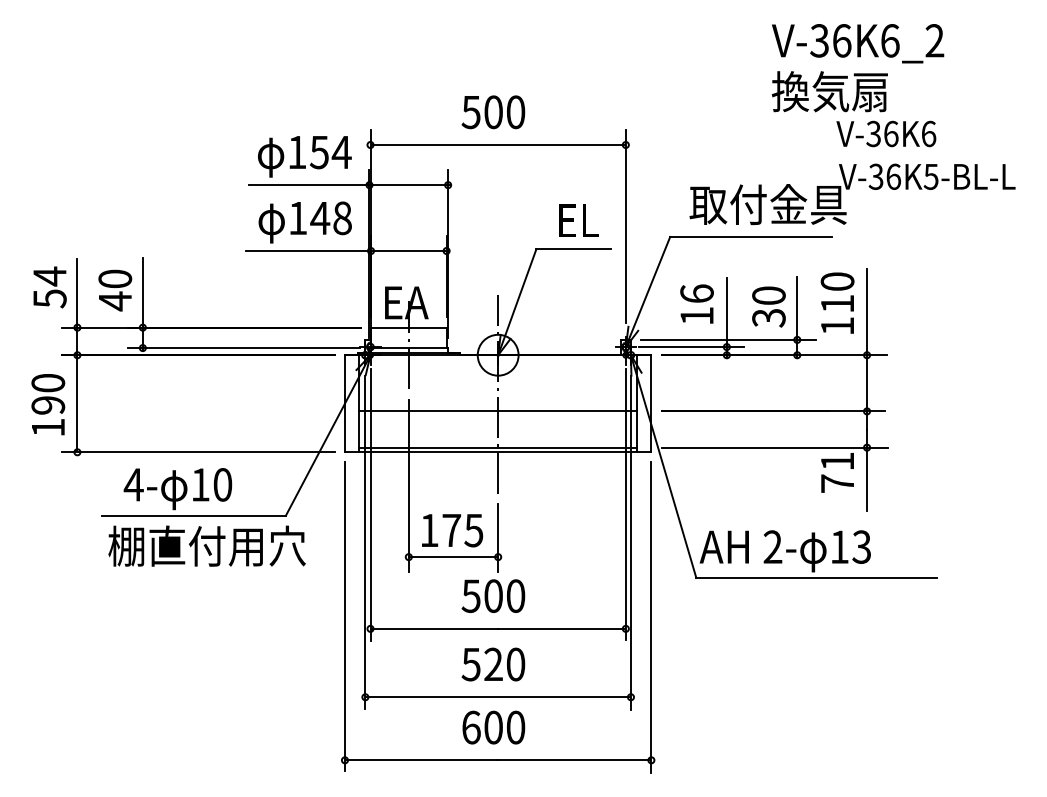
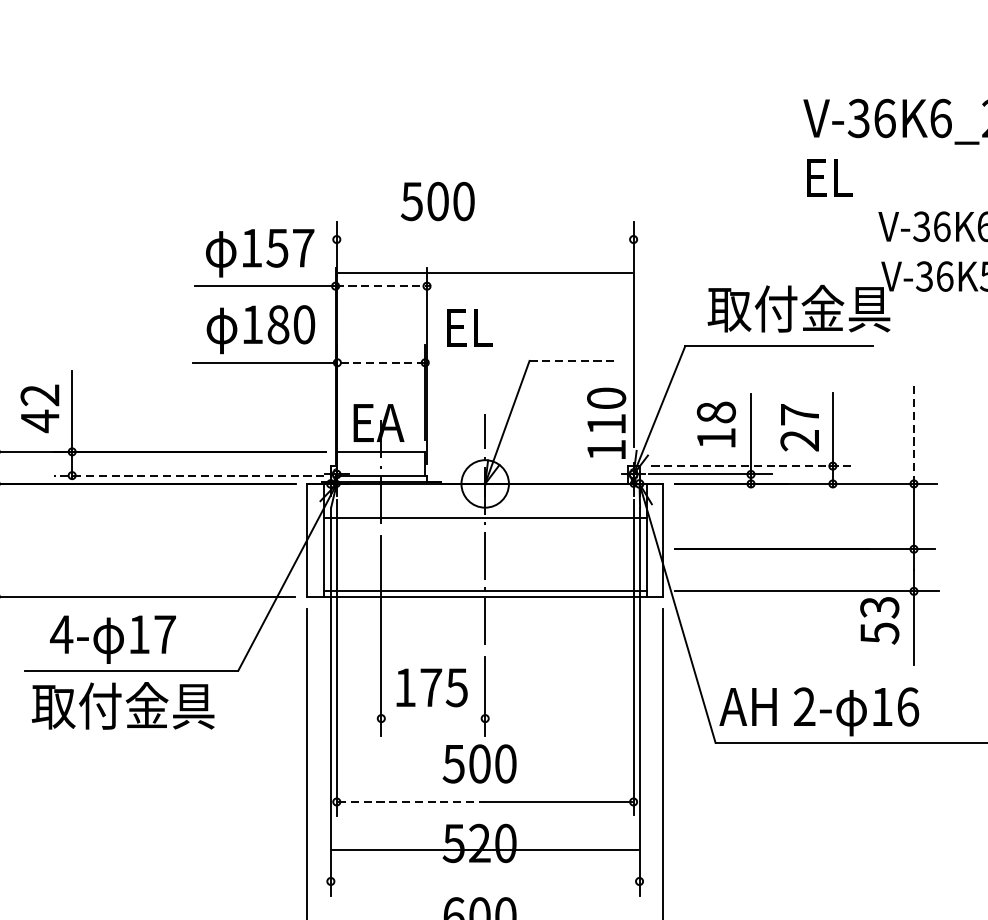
text: (829, 91) -> (870, 177), 換気扇 -> EL
text: (493, 112) -> (437, 201), moved
line: (497, 145) -> (484, 273), moved
text: (341, 152) -> (303, 248), 154 -> 157
line: (409, 185) -> (382, 286), solid -> dashed
text: (330, 218) -> (290, 324), 148 -> 180
text: (578, 220) -> (469, 327), moved
line: (573, 249) -> (572, 361), solid -> dashed
line: (408, 251) -> (380, 363), solid -> dashed
text: (115, 278) -> (40, 394), 40 -> 42
text: (696, 293) -> (715, 412), 16 -> 18
text: (837, 302) -> (606, 422), moved
text: (768, 306) -> (799, 427), 30 -> 27
line: (867, 311) -> (914, 433), solid -> dashed
line: (728, 339) -> (752, 465), solid -> dashed
line: (243, 348) -> (189, 476), solid -> dashed
line: (498, 411) -> (485, 517), moved
text: (837, 472) -> (879, 620), 71 -> 53
text: (222, 484) -> (164, 634), 10 -> 17
text: (206, 545) -> (146, 705), 棚直付用穴 -> 取付金具
text: (861, 546) -> (907, 706), 13 -> 16
line: (453, 557) -> (433, 719), removed
line: (435, 628) -> (412, 801), solid -> dashed
line: (497, 697) -> (484, 850), moved

